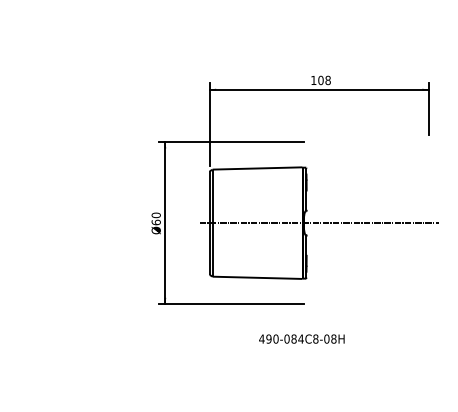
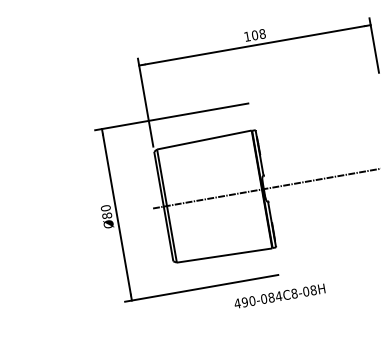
text: (155, 222) -> (106, 215), Ø60 -> Ø80
text: (301, 338) -> (279, 295), moved

